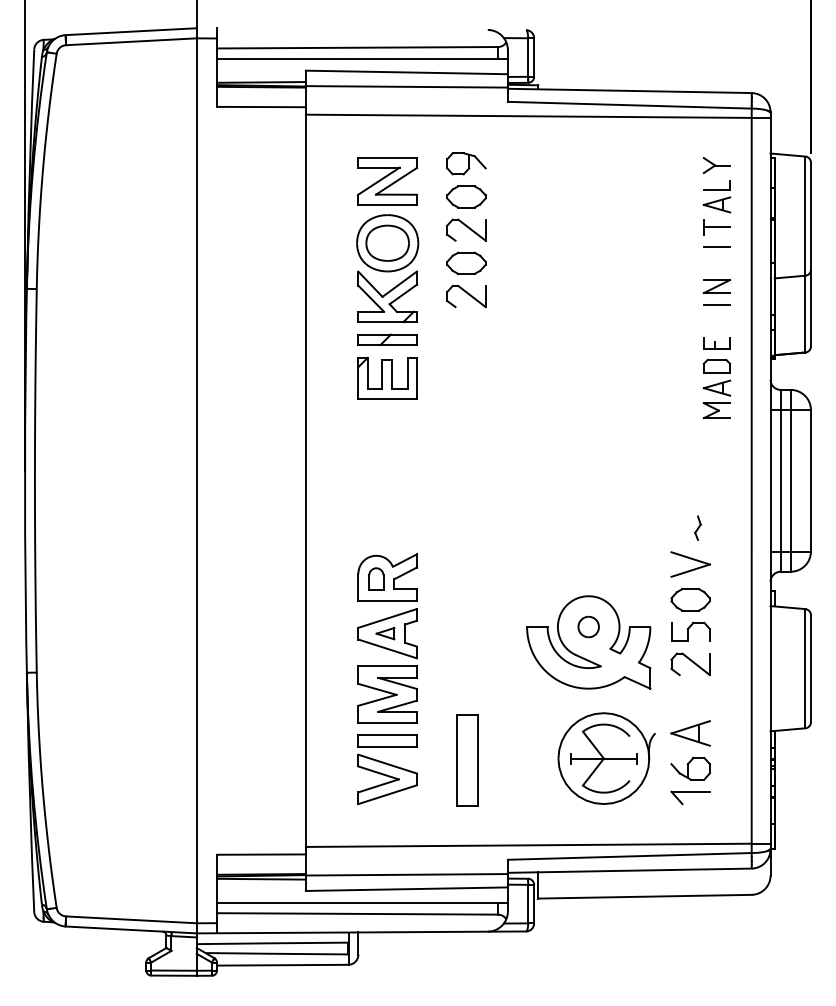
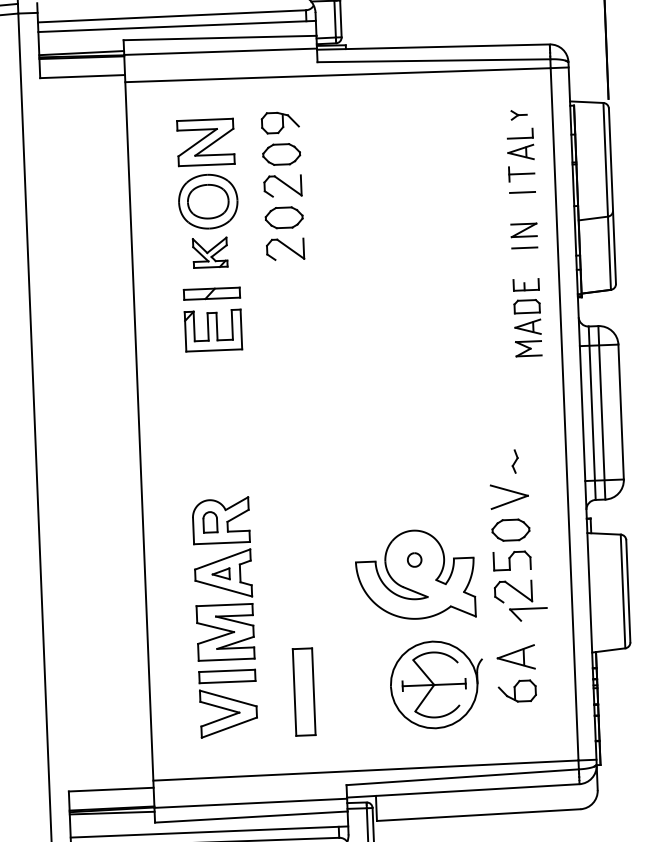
part: (716, 165) -> (518, 114), size x0.6
part: (387, 296) -> (210, 252), size x0.6
part: (588, 626) -> (414, 559), size x0.7
part: (690, 797) -> (528, 614), moved

